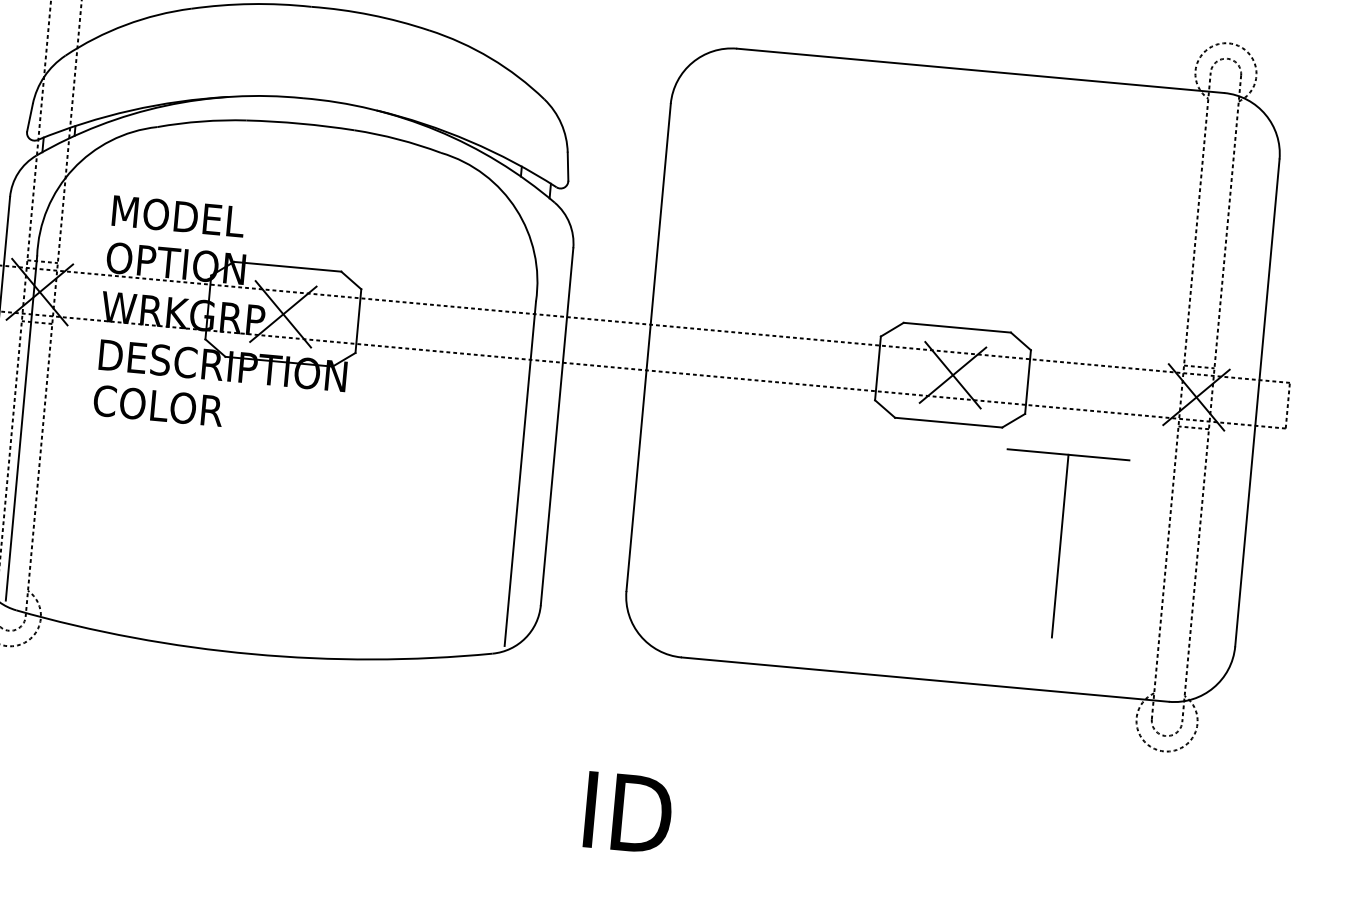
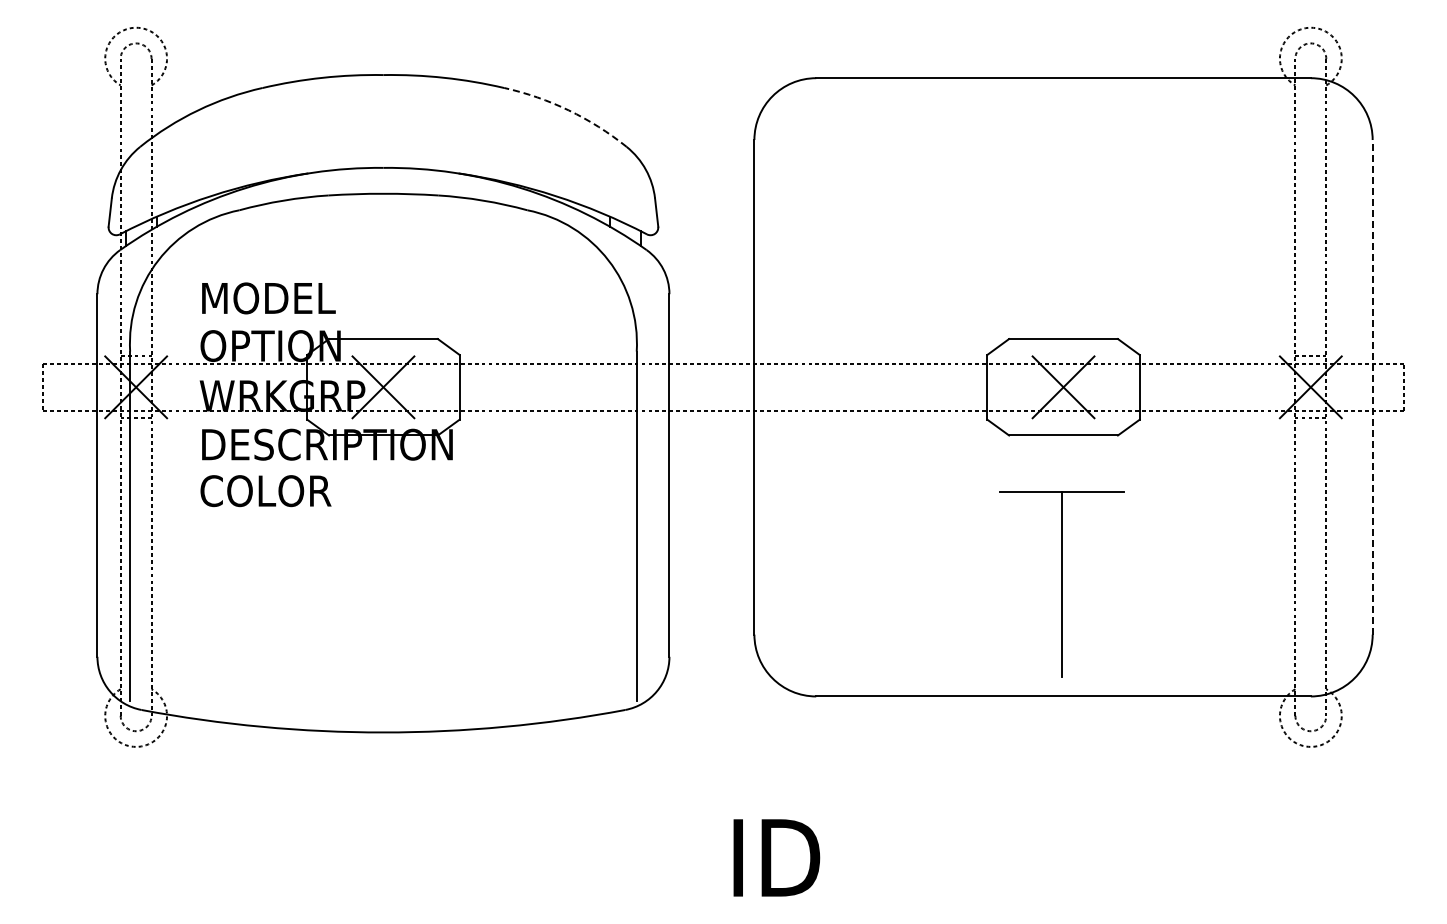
arc: (490, 58) -> (568, 110), solid -> dashed
line: (1257, 402) -> (1372, 386), solid -> dashed
part: (1059, 545) -> (1061, 584), moved

